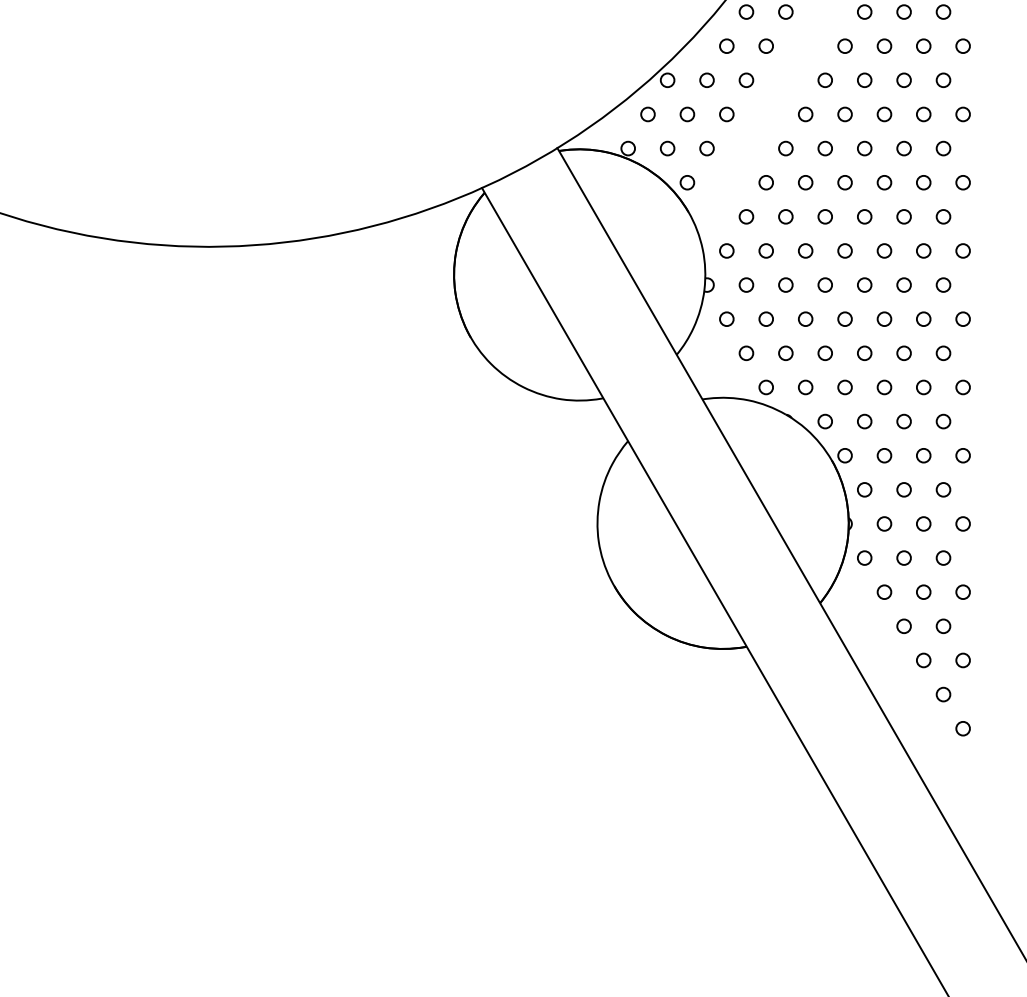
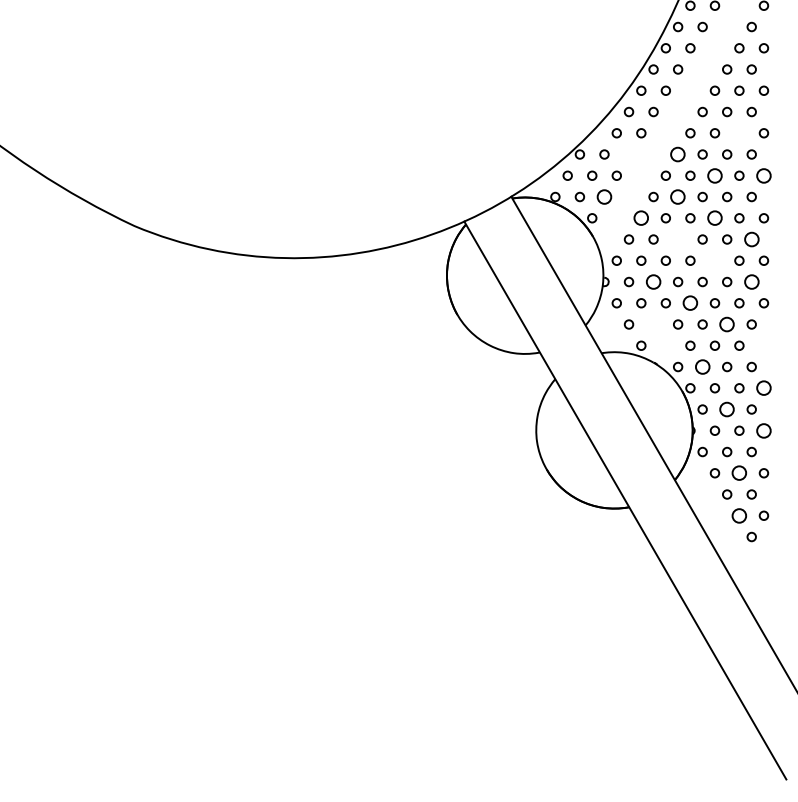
circle: (923, 46) -> (739, 133), removed
circle: (745, 80) -> (628, 154), removed
circle: (825, 80) -> (678, 154), size x1.6
circle: (883, 114) -> (714, 175), size x1.6
circle: (962, 114) -> (763, 175), size x1.6
circle: (707, 147) -> (604, 196), size x1.6
circle: (825, 147) -> (678, 196), size x1.6
circle: (766, 183) -> (641, 218), size x1.6
circle: (883, 183) -> (714, 218), size x1.6
circle: (825, 216) -> (678, 239), removed
circle: (943, 216) -> (751, 239), size x1.6
circle: (883, 250) -> (714, 260), removed
circle: (785, 284) -> (653, 281), size x1.6
circle: (943, 284) -> (751, 281), size x1.6
circle: (845, 319) -> (690, 303), size x1.6
circle: (785, 353) -> (653, 324), removed
circle: (904, 353) -> (727, 324), size x1.6
circle: (805, 387) -> (665, 345), removed
circle: (962, 387) -> (763, 345), removed
circle: (864, 420) -> (702, 366), size x1.6
circle: (962, 456) -> (763, 388), size x1.6
circle: (904, 489) -> (727, 409), size x1.6
circle: (962, 523) -> (763, 430), size x1.6
circle: (923, 592) -> (739, 473), size x1.6
circle: (923, 660) -> (739, 515), size x1.6
circle: (962, 729) -> (763, 558), removed

